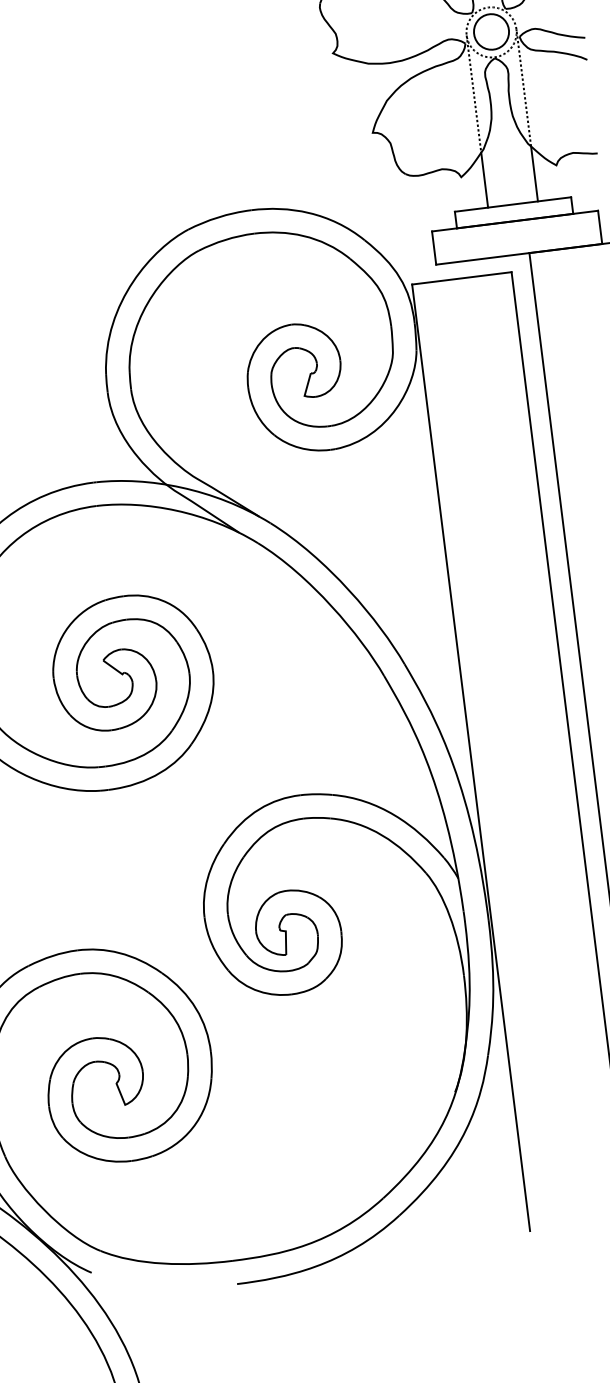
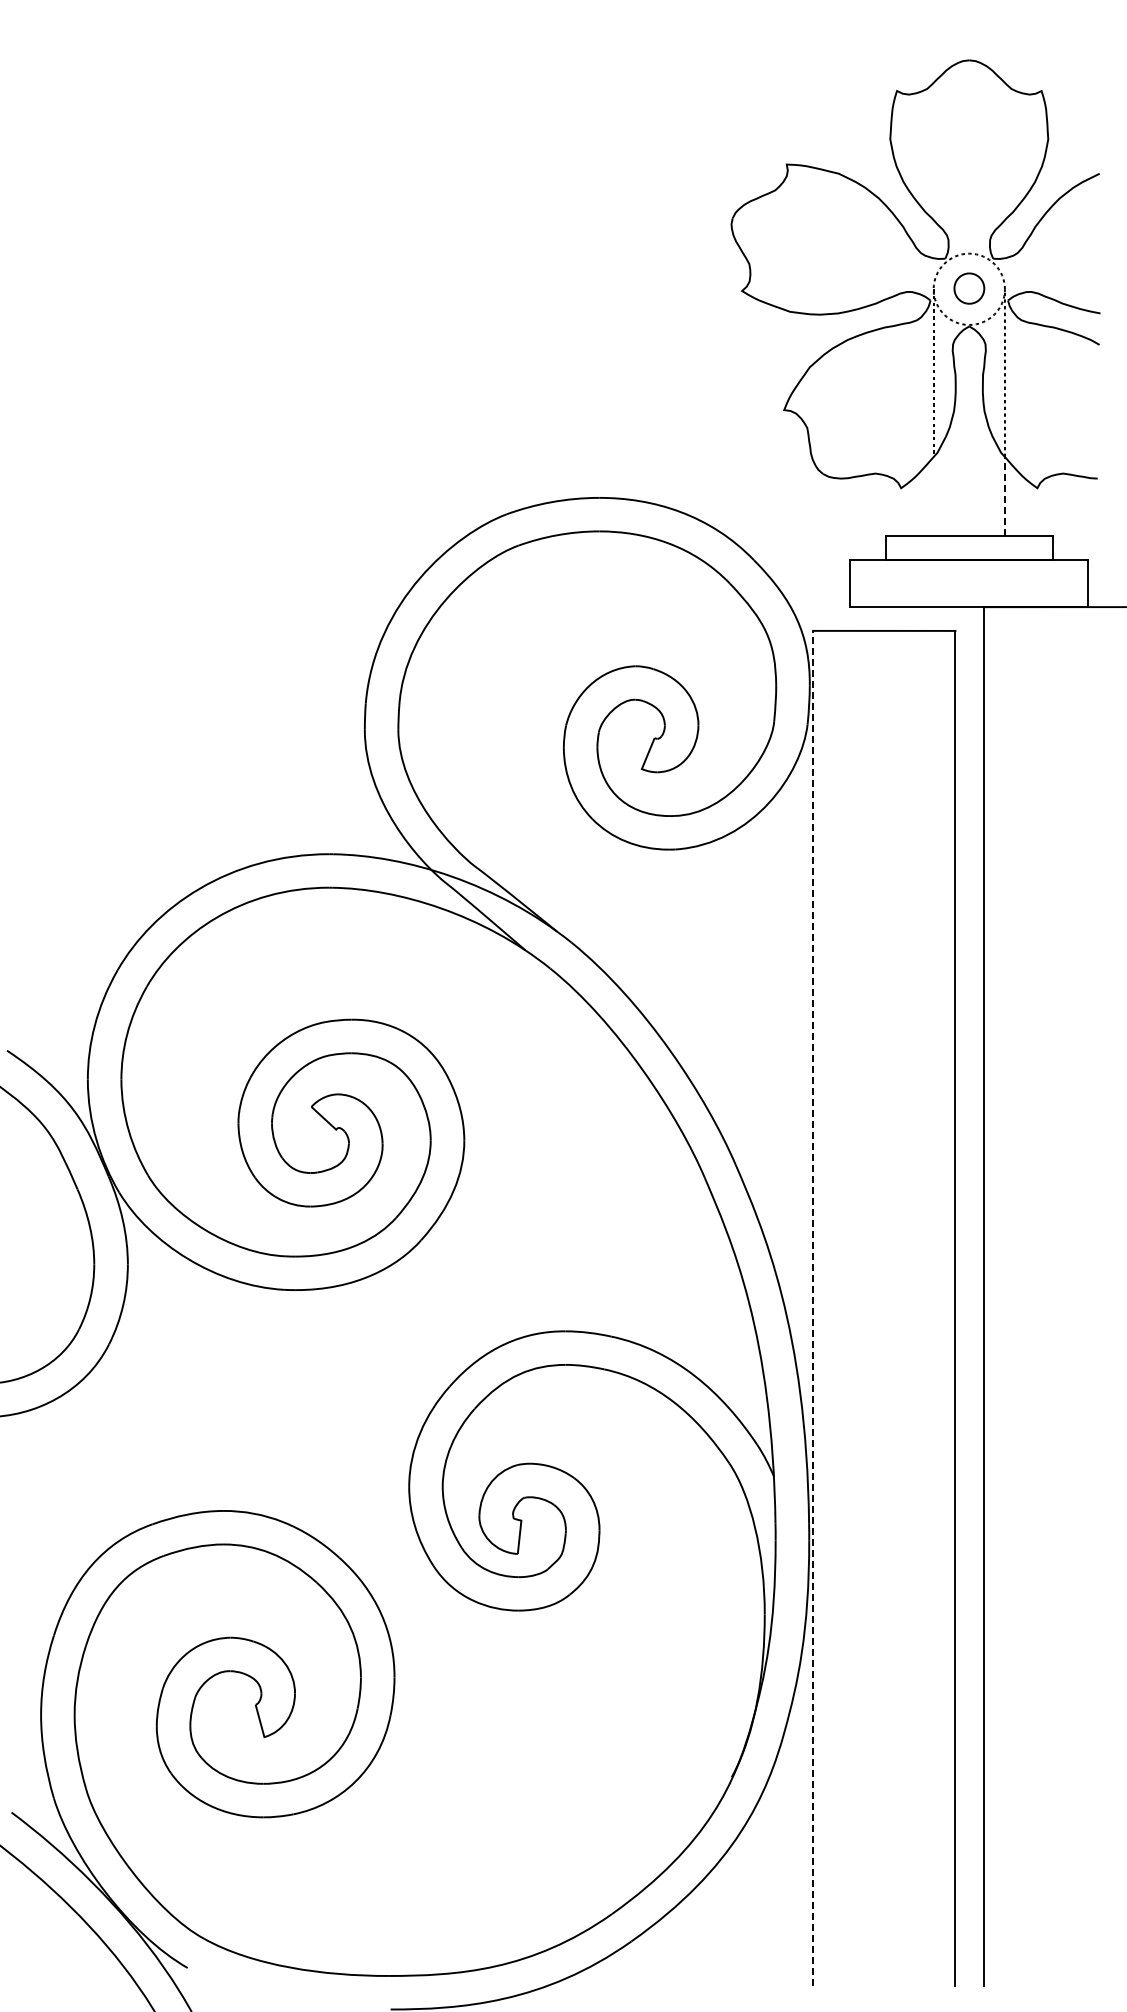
part: (491, 31) -> (969, 288), size x0.6
line: (534, 173) -> (1005, 495), solid -> dashed
line: (484, 180) -> (933, 496), removed
line: (471, 757) -> (813, 1308), solid -> dashed

